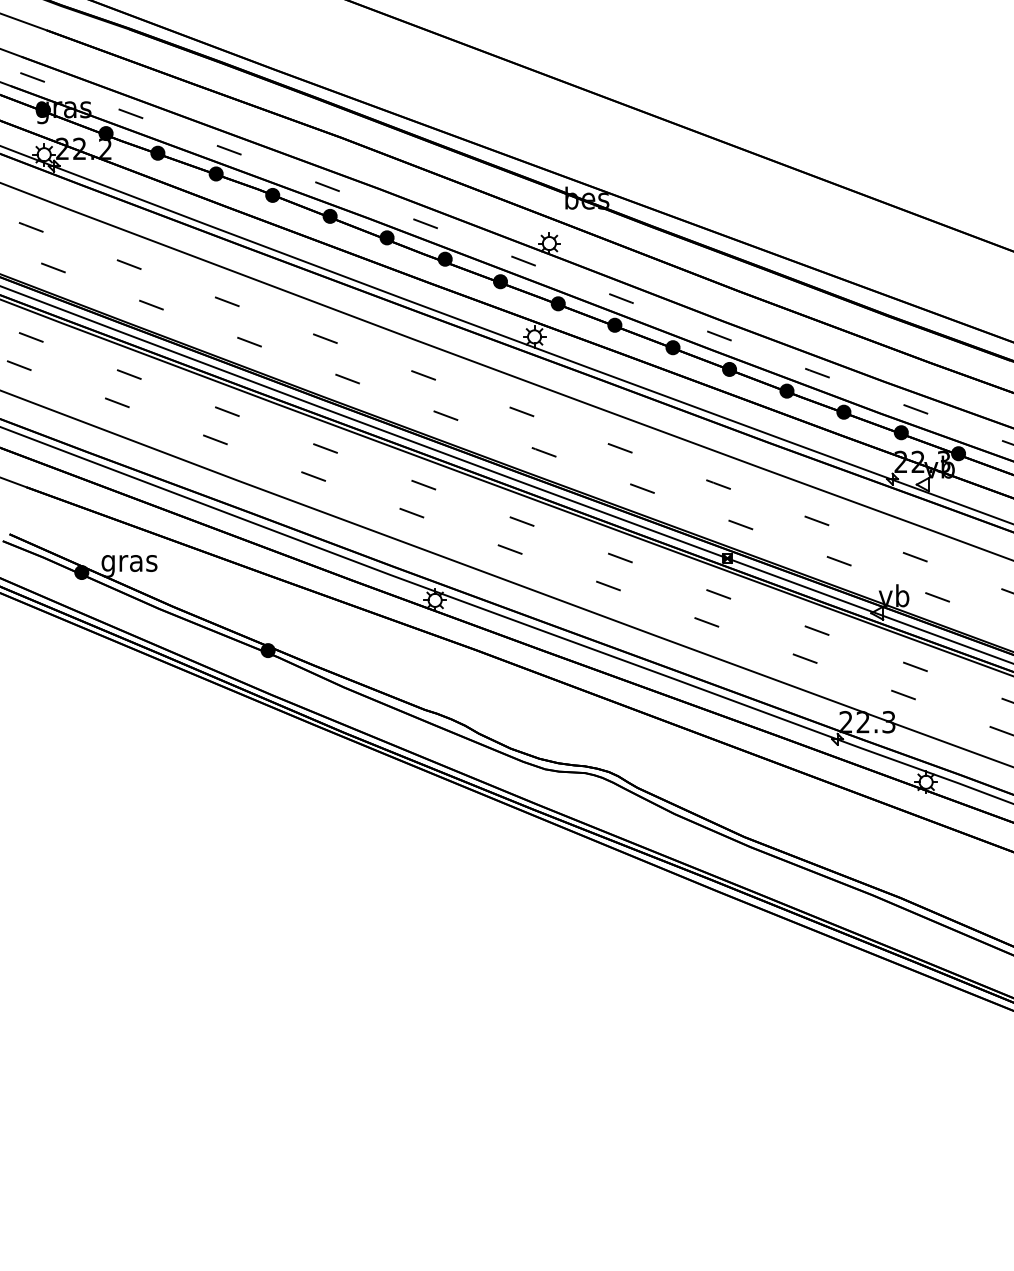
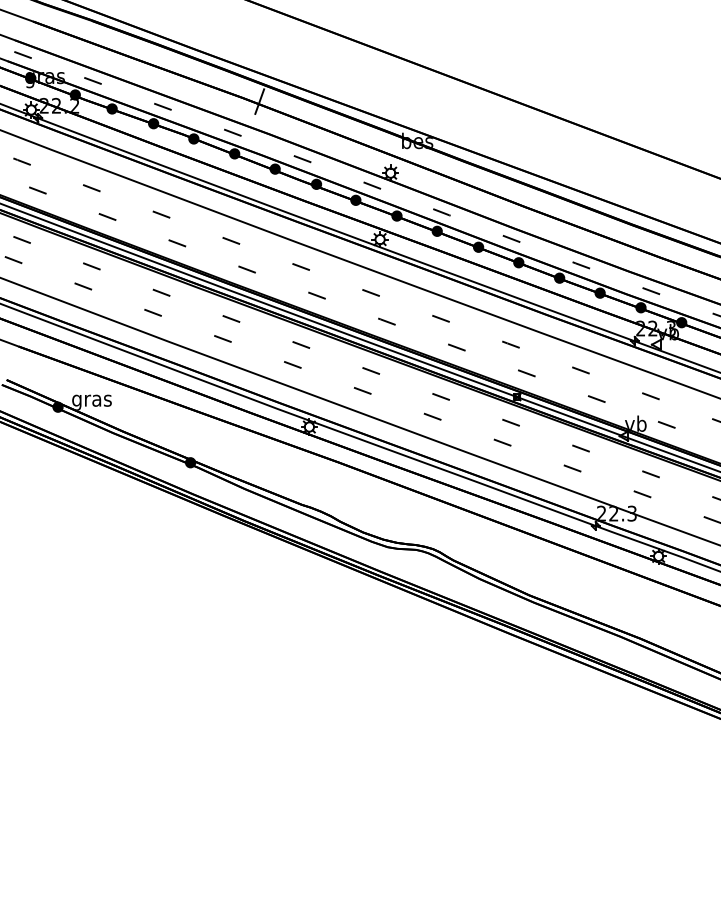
line: (365, 142) -> (259, 101), added

